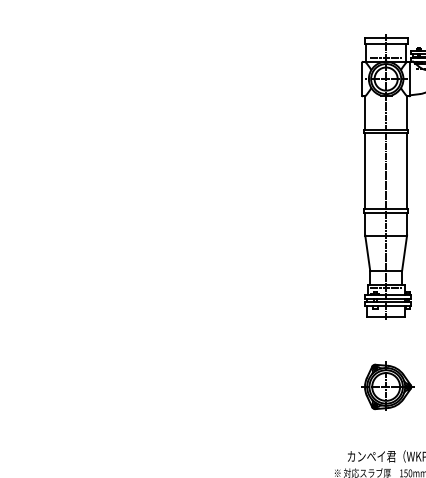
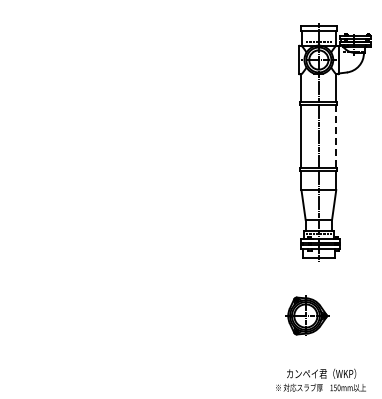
line: (407, 171) -> (336, 136), solid -> dashed
part: (388, 386) -> (307, 315), moved

